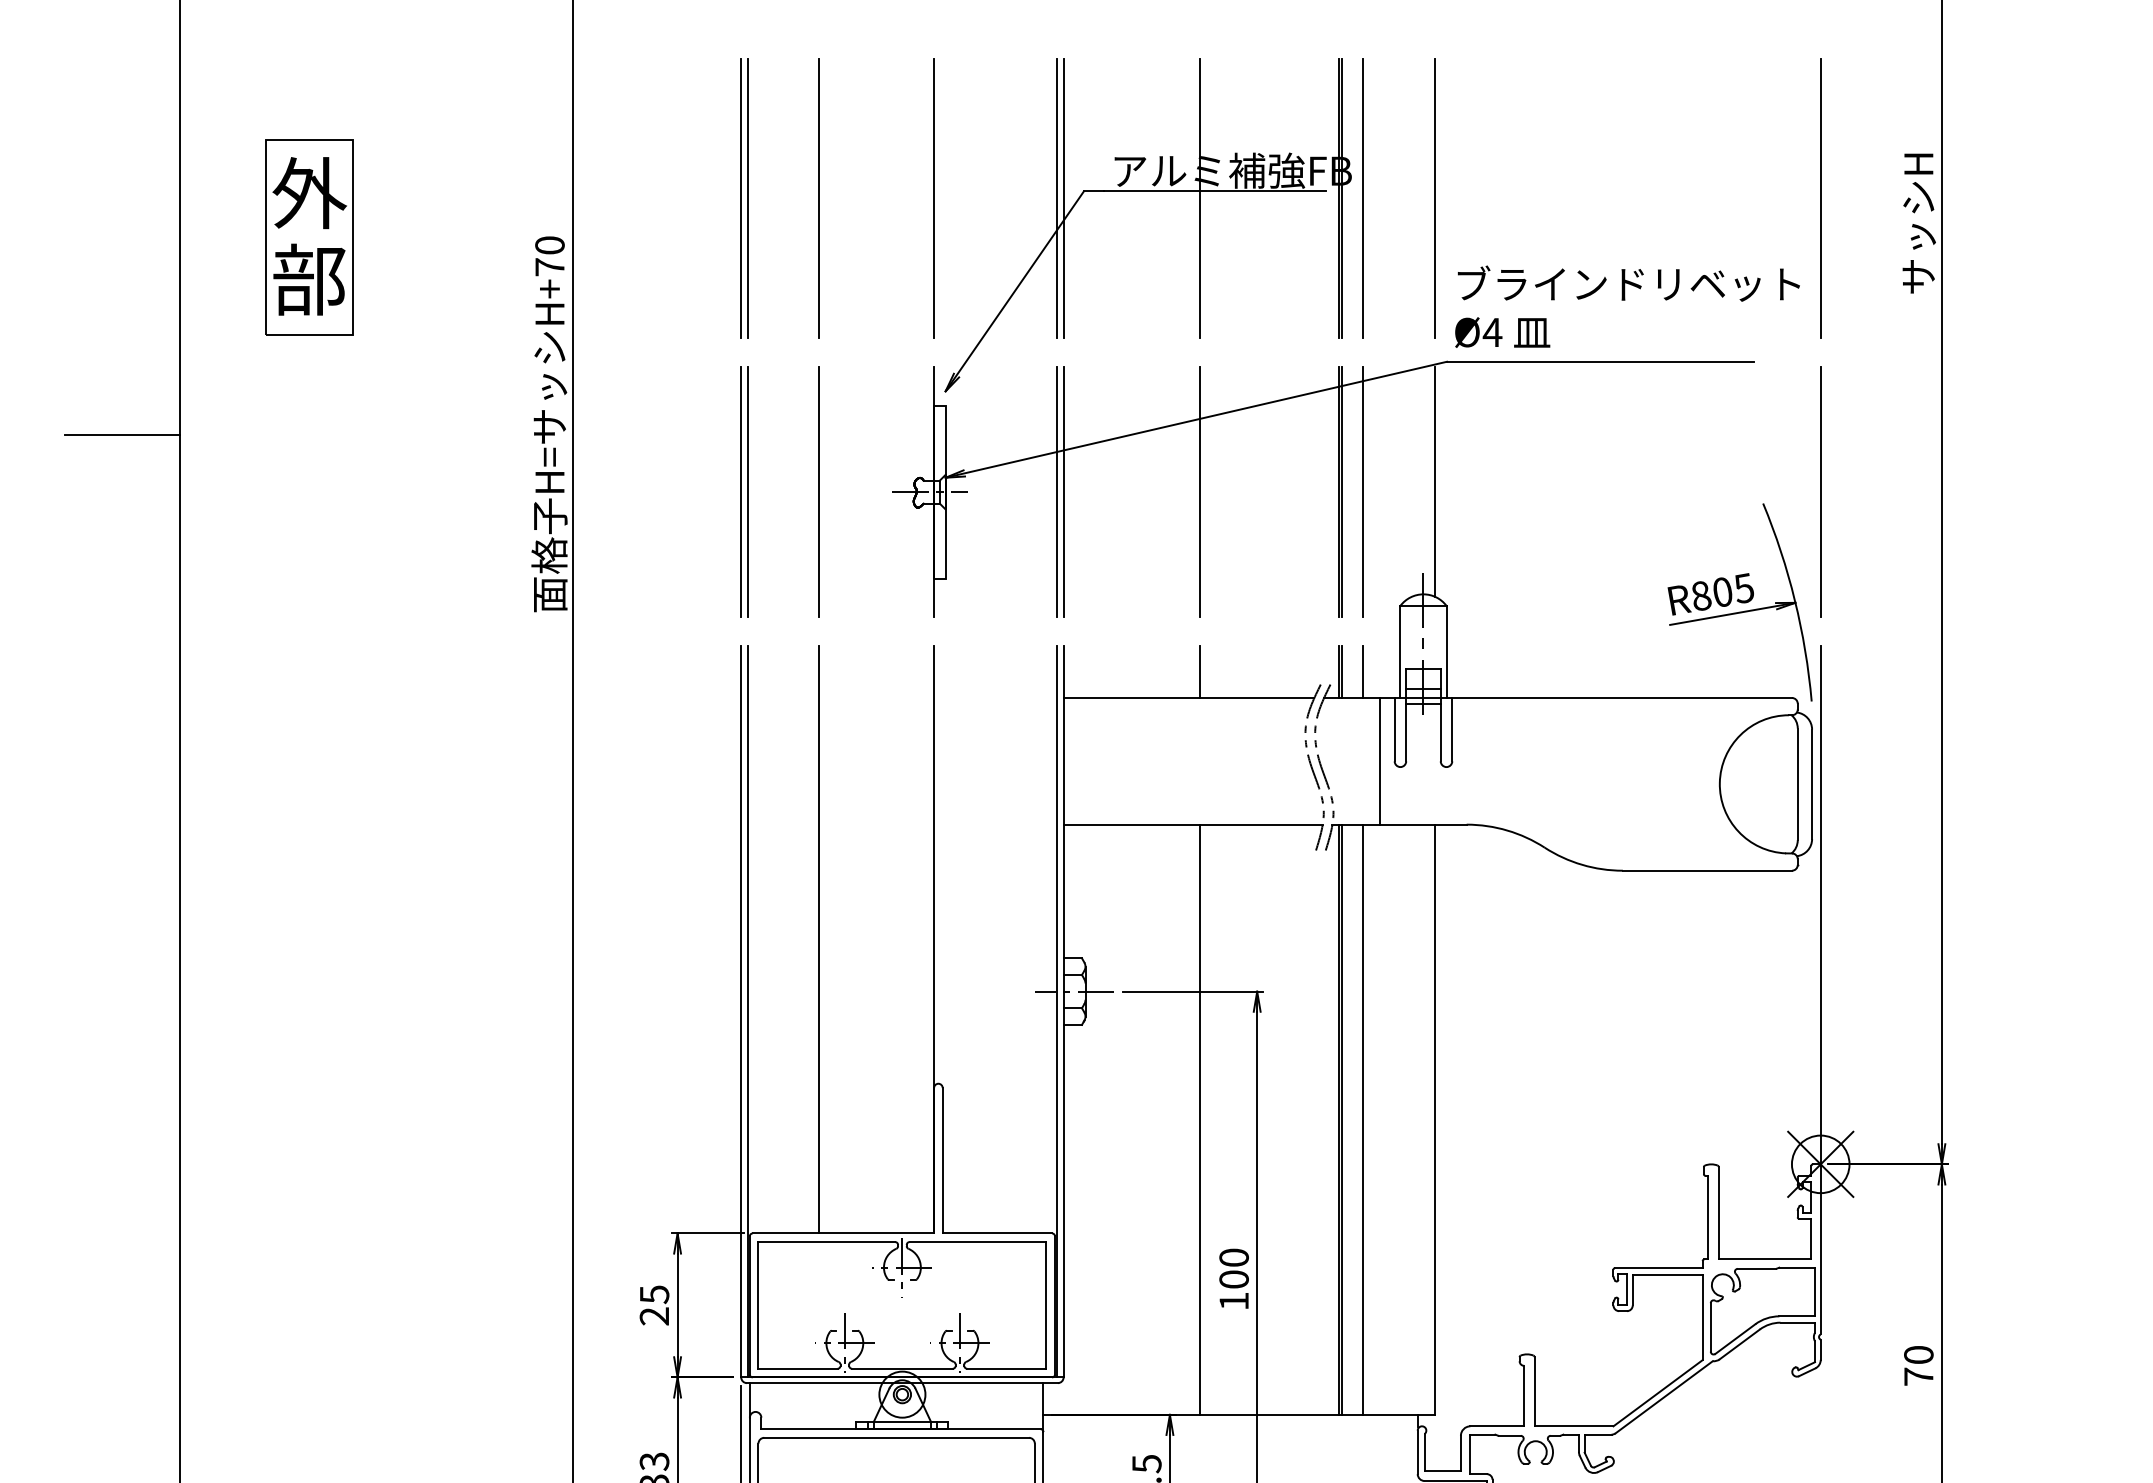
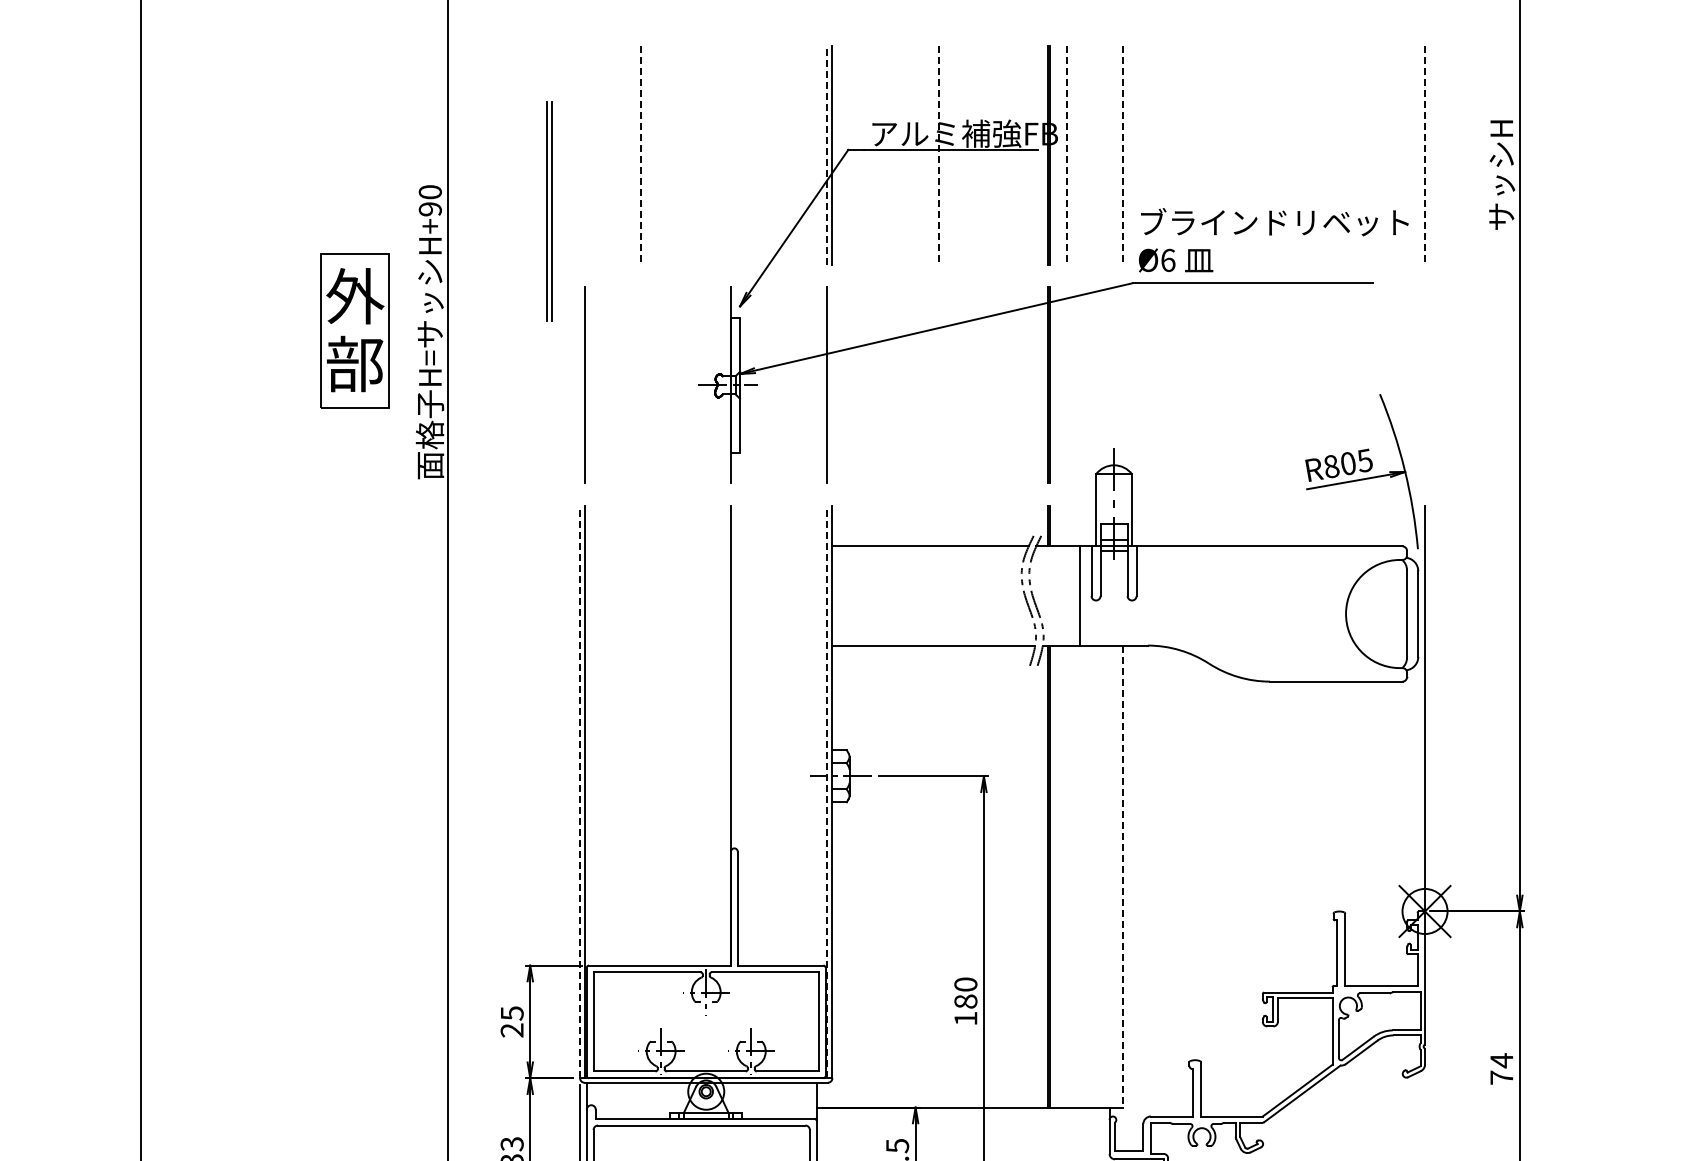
part: (744, 198) -> (549, 211), moved
line: (934, 198) -> (731, 155), removed
line: (1057, 198) -> (827, 155), solid -> dashed
line: (818, 199) -> (640, 156), solid -> dashed
line: (1199, 199) -> (938, 156), solid -> dashed
line: (1362, 199) -> (1066, 156), solid -> dashed
line: (1434, 199) -> (1122, 156), solid -> dashed
line: (1821, 199) -> (1425, 156), solid -> dashed
part: (308, 236) -> (354, 330), moved
text: (548, 267) -> (429, 209), H+70 -> H+90
text: (1491, 332) -> (1167, 260), Ø4 -> Ø6
line: (122, 434) -> (95, 340), removed
line: (1434, 482) -> (1122, 377), removed
line: (741, 492) -> (580, 385), removed
line: (818, 492) -> (640, 385), removed
line: (1063, 492) -> (832, 385), removed
line: (1199, 492) -> (938, 385), removed
line: (1362, 492) -> (1066, 385), removed
line: (1821, 492) -> (1425, 385), removed
line: (1199, 671) -> (938, 525), removed
line: (1362, 671) -> (1066, 525), removed
line: (818, 939) -> (640, 735), removed
line: (741, 1011) -> (580, 791), solid -> dashed
line: (1057, 1011) -> (827, 791), solid -> dashed
line: (1199, 1119) -> (938, 876), removed
line: (1362, 1119) -> (1066, 876), removed
line: (1434, 1119) -> (1122, 876), solid -> dashed
text: (1234, 1279) -> (966, 1001), 100 -> 180
text: (1918, 1354) -> (1501, 1060), 70 -> 74

